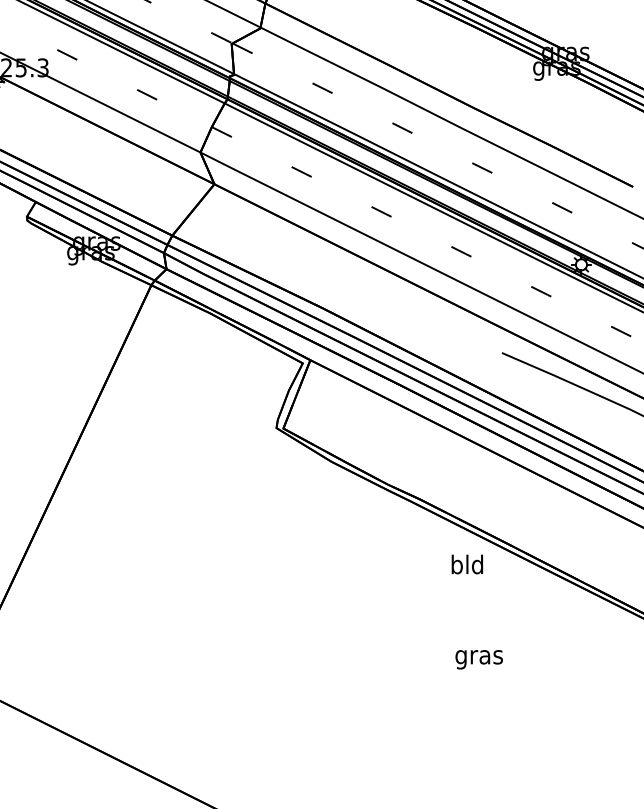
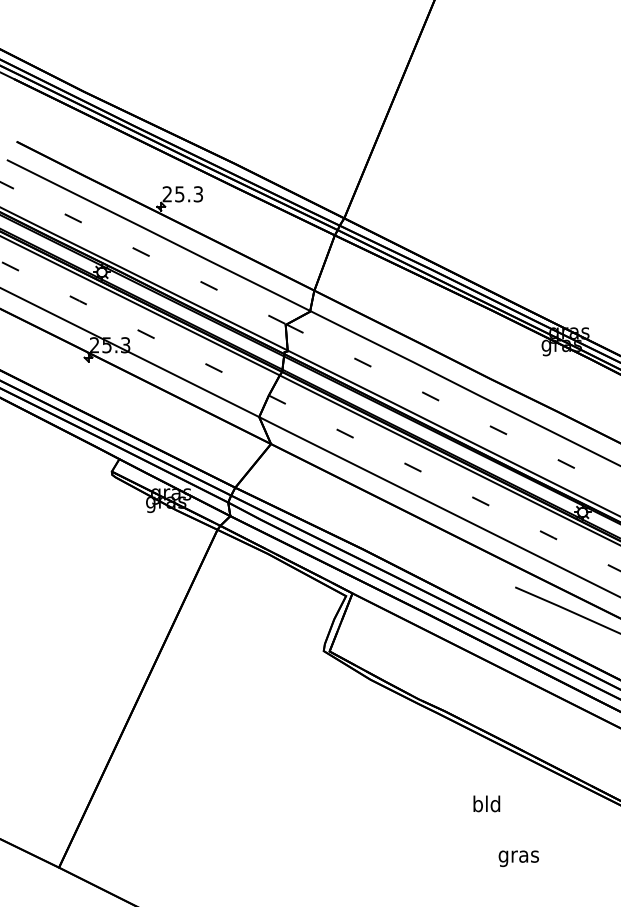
text: (467, 564) -> (486, 803), moved
text: (478, 659) -> (518, 858), moved

